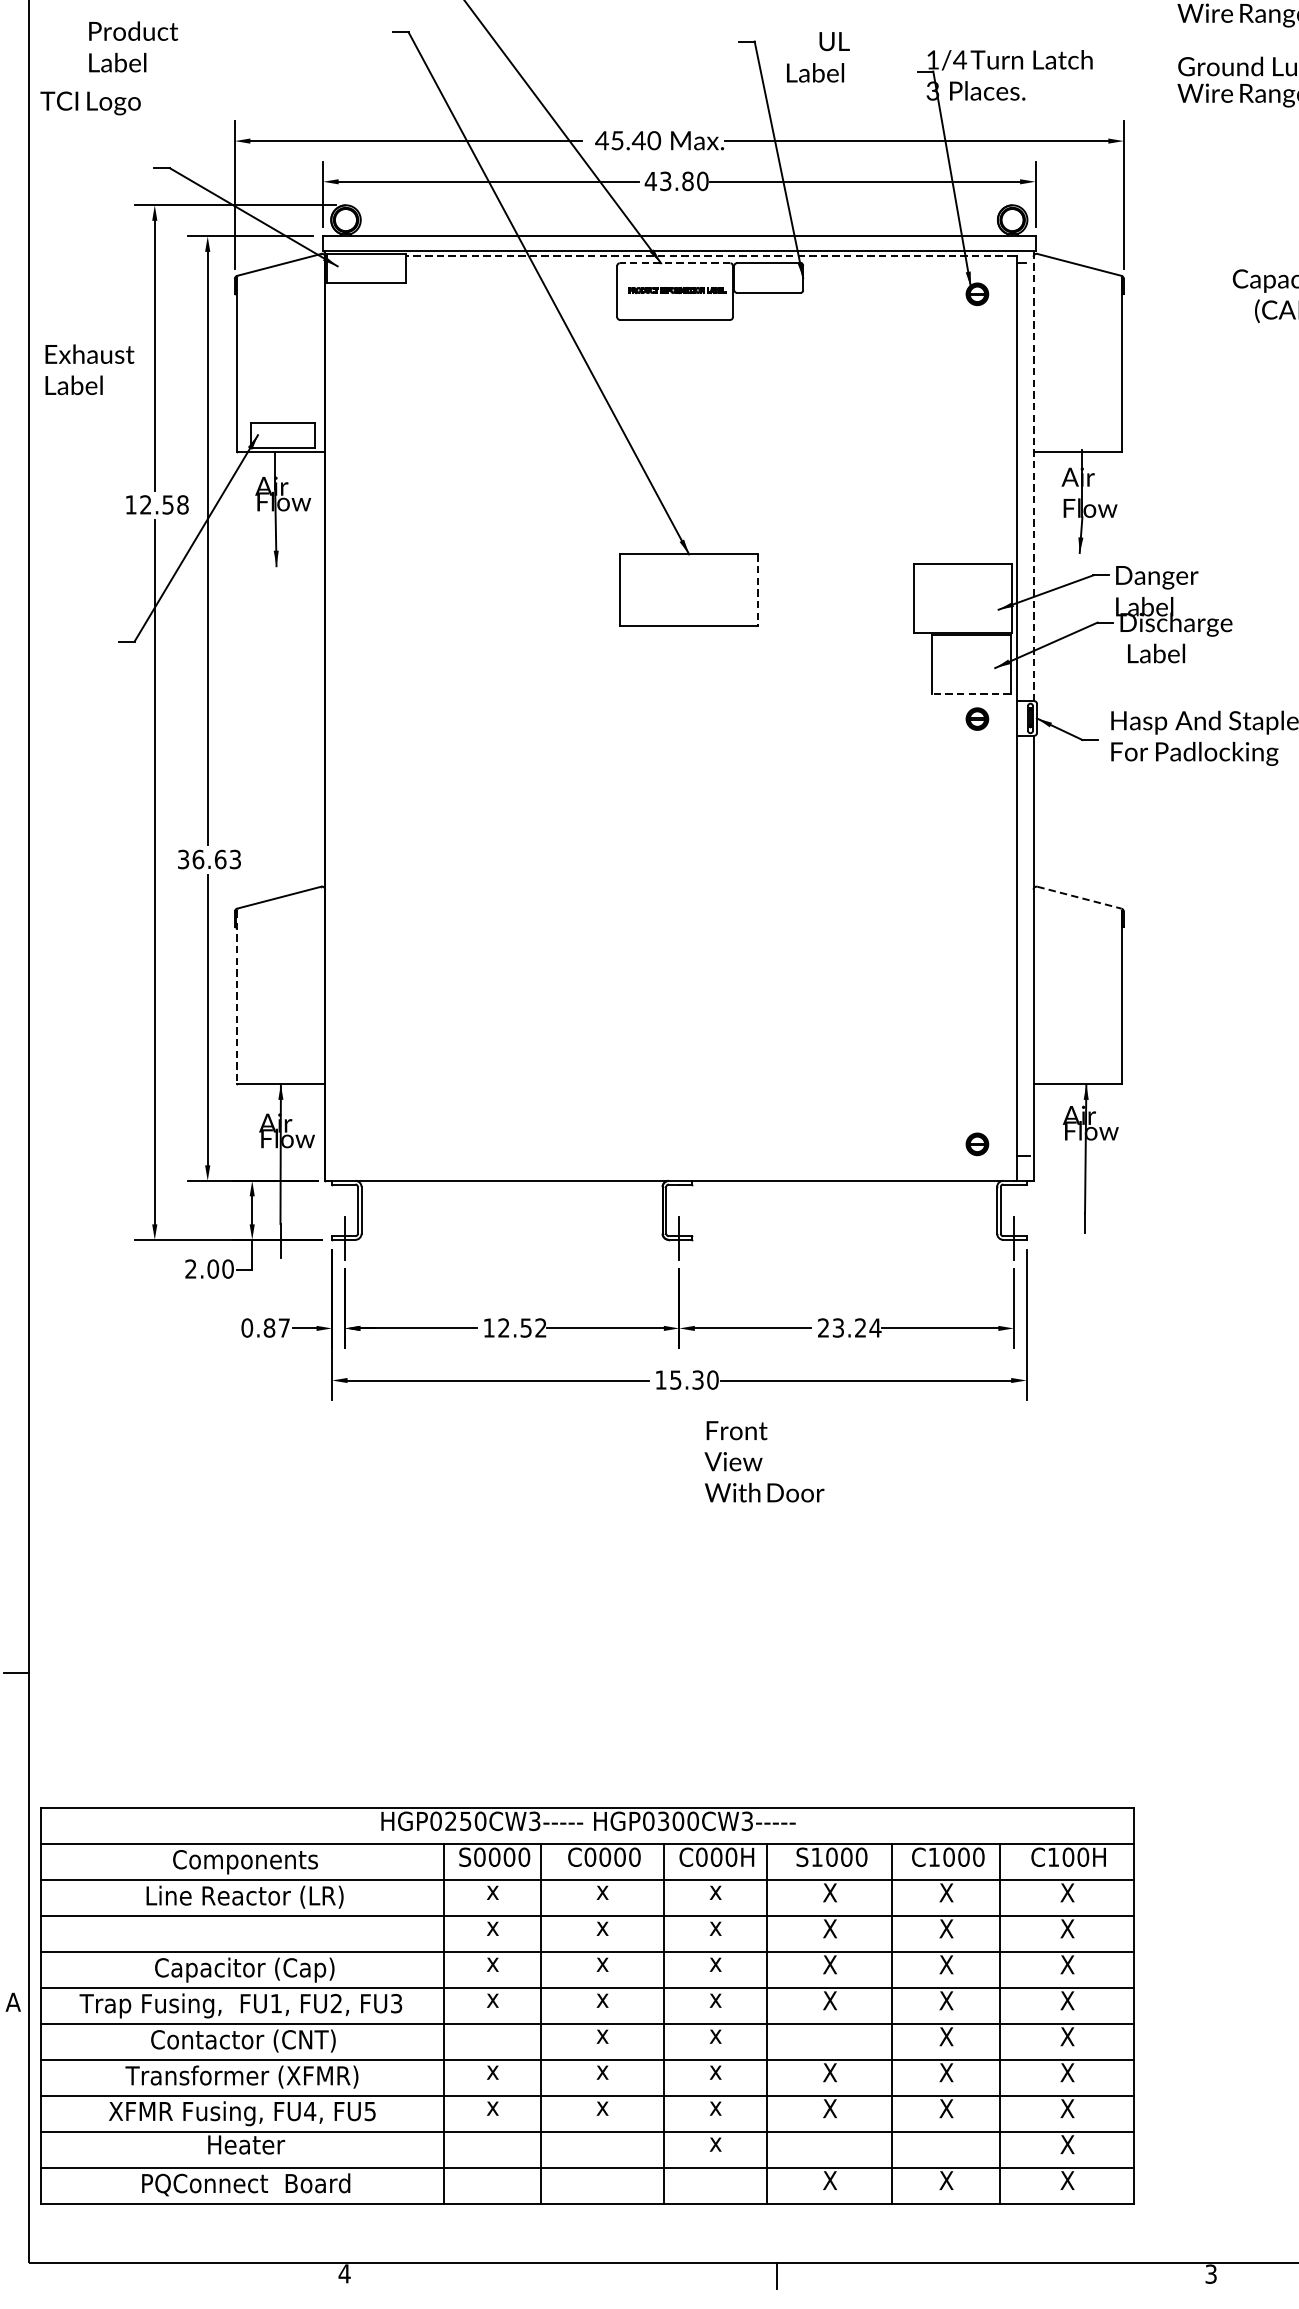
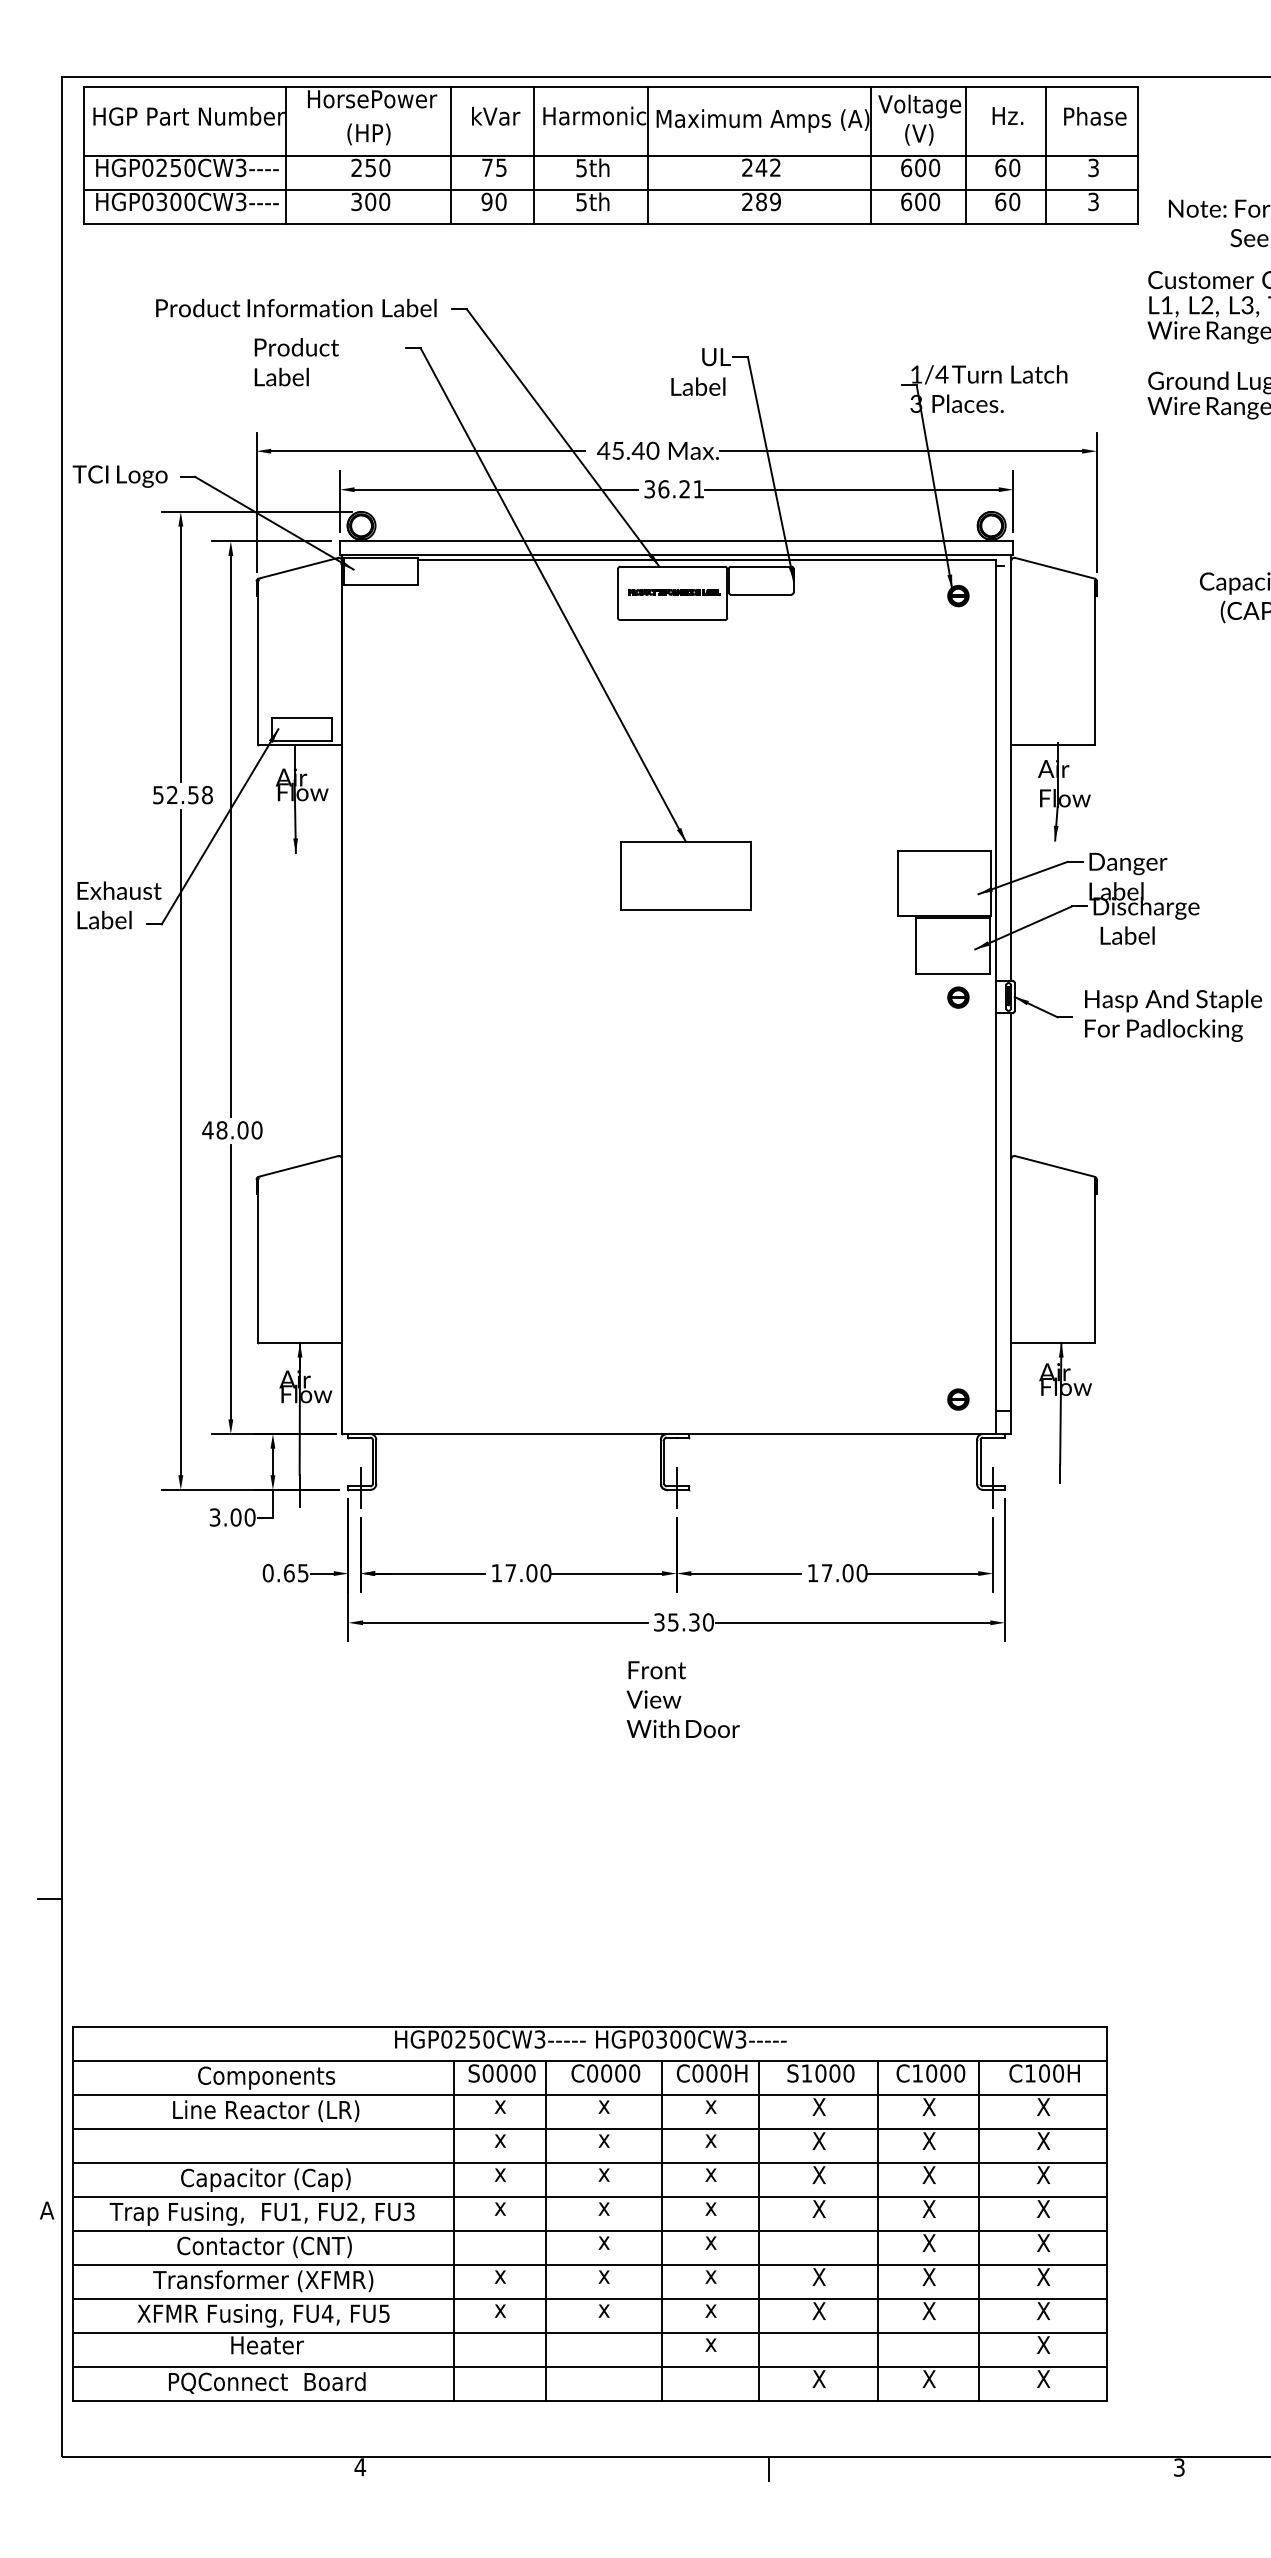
text: (133, 47) -> (296, 362), moved
text: (817, 56) -> (700, 371), moved
text: (89, 103) -> (119, 476), moved
text: (677, 181) -> (674, 489), 43.80 -> 36.21
line: (709, 255) -> (705, 559), dashed -> solid
line: (674, 263) -> (672, 566), dashed -> solid
text: (89, 369) -> (119, 905), moved
line: (1033, 475) -> (1011, 767), dashed -> solid
text: (131, 505) -> (158, 795), 12.58 -> 52.58
line: (758, 590) -> (751, 876), dashed -> solid
line: (971, 693) -> (952, 973), dashed -> solid
text: (209, 859) -> (232, 1130), 36.63 -> 48.00
line: (1080, 897) -> (1055, 1166), dashed -> solid
line: (236, 997) -> (258, 1260), dashed -> solid
text: (190, 1269) -> (214, 1517), 2.00 -> 3.00
text: (276, 1328) -> (295, 1573), 0.87 -> 0.65
text: (522, 1328) -> (528, 1573), 12.52 -> 17.00
text: (849, 1328) -> (837, 1573), 23.24 -> 17.00
text: (661, 1380) -> (659, 1622), 15.30 -> 35.30
text: (763, 1461) -> (682, 1699), moved

